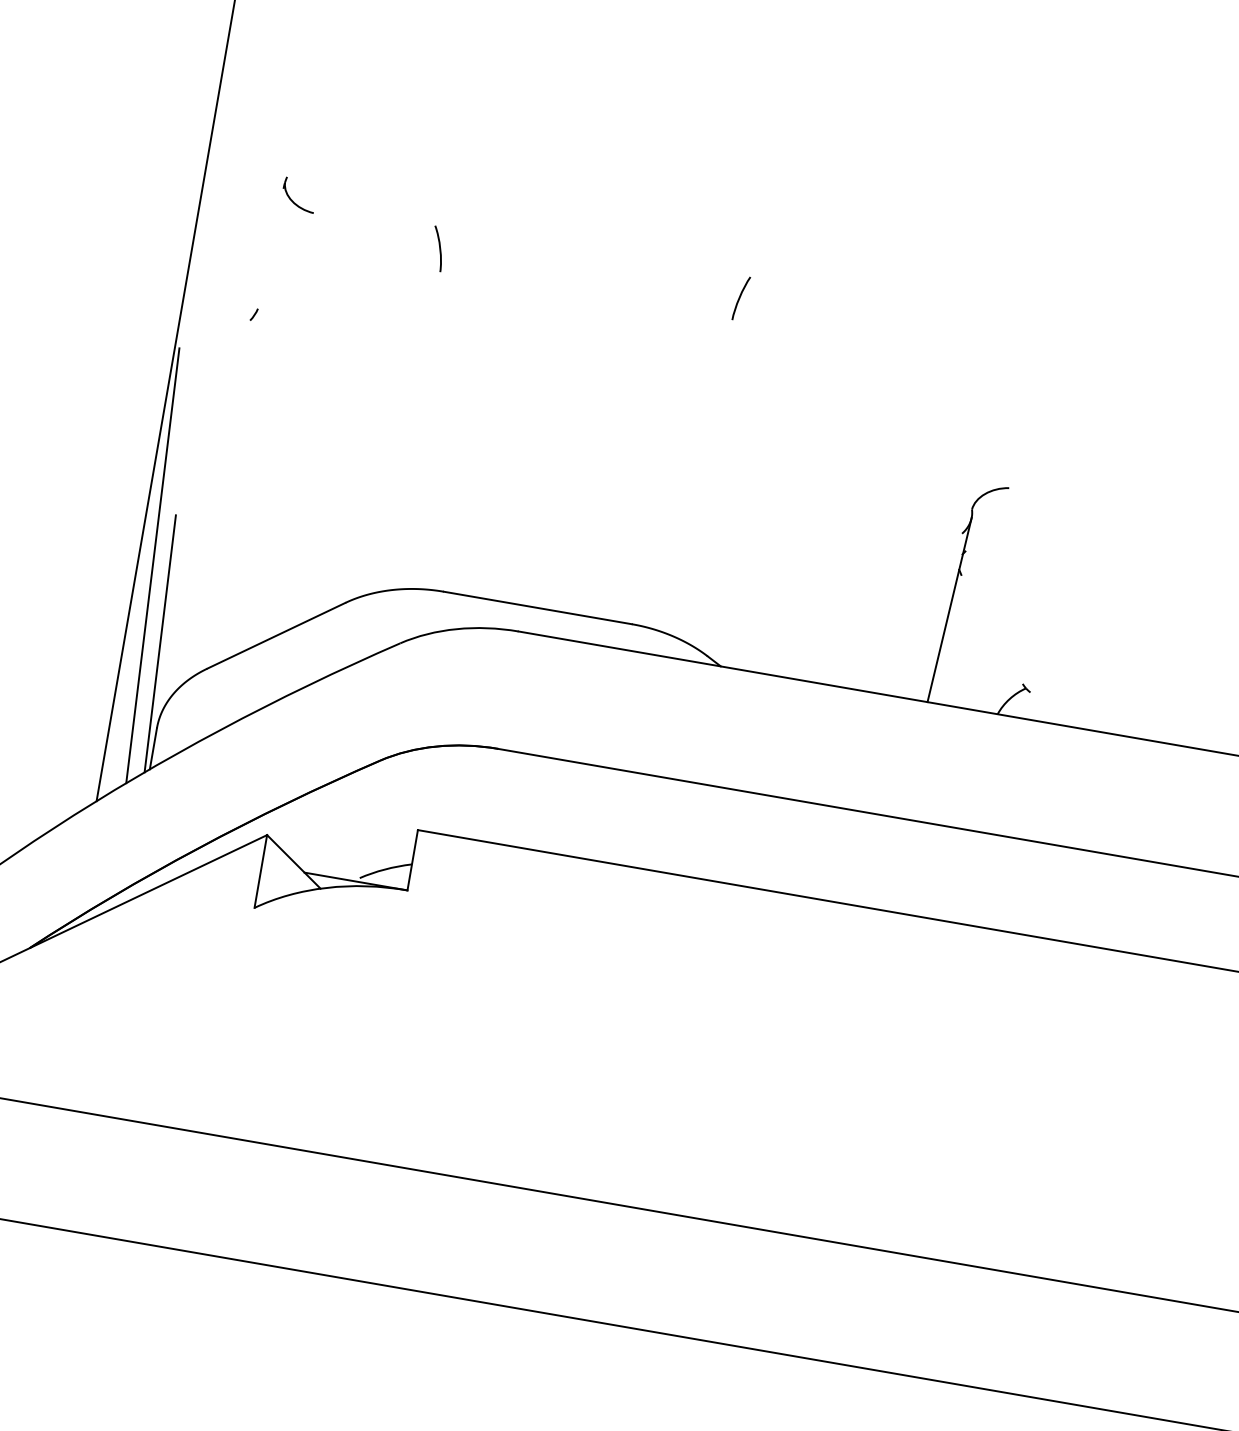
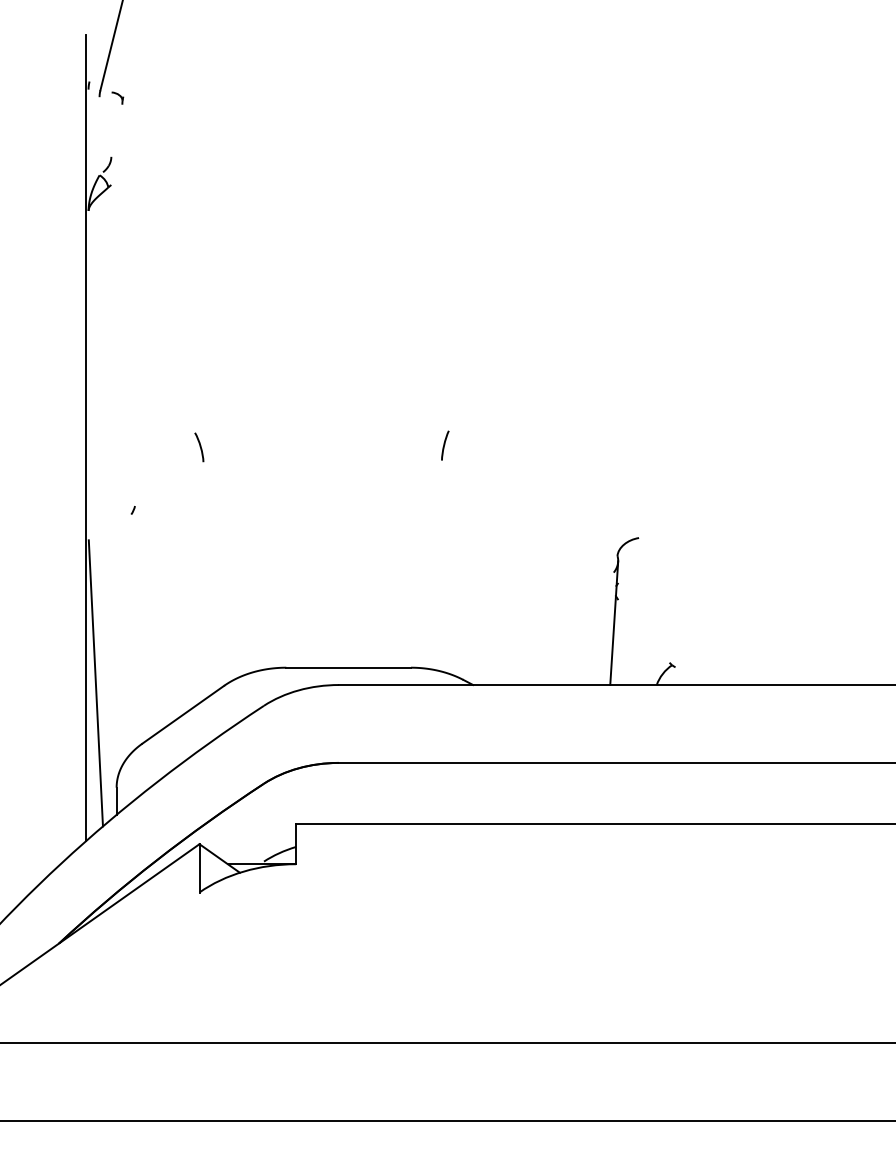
part: (298, 195) -> (148, 428), removed
curve: (438, 247) -> (199, 446), moved
line: (160, 643) -> (109, 732), removed

